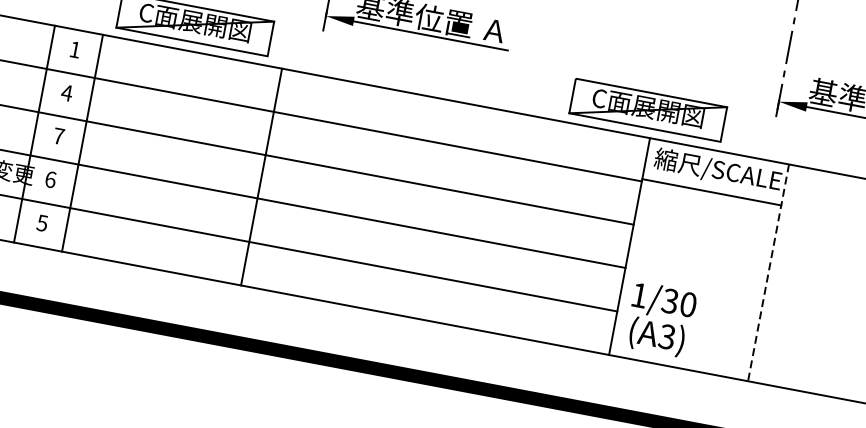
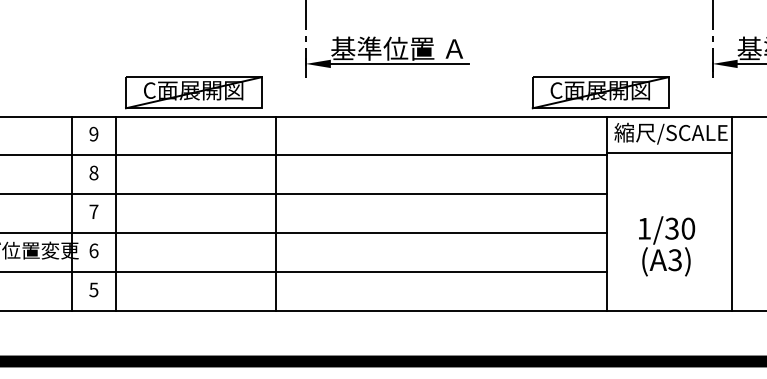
text: (74, 48) -> (93, 133), 1 -> 9
text: (66, 92) -> (93, 172), 4 -> 8
line: (768, 273) -> (731, 214), dashed -> solid
text: (661, 320) -> (667, 246), moved

